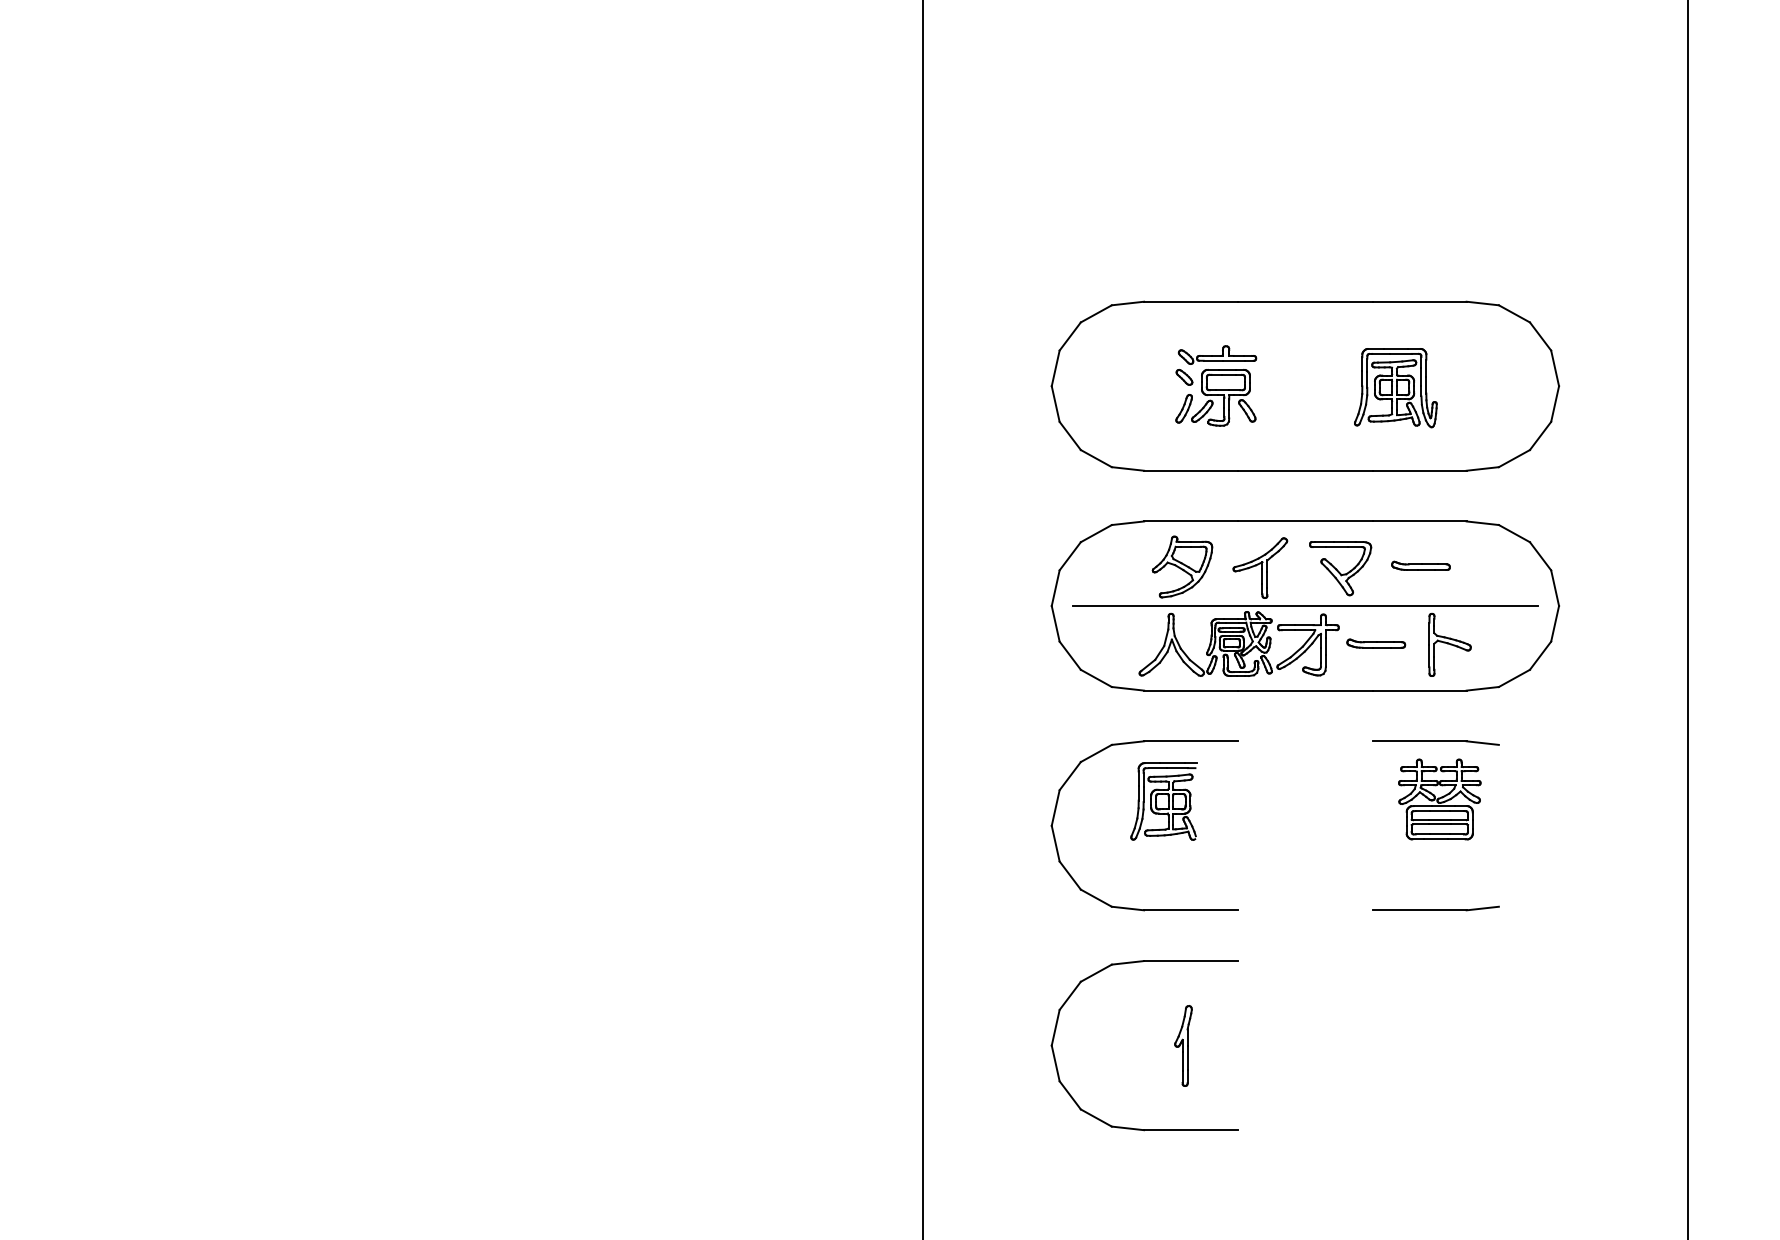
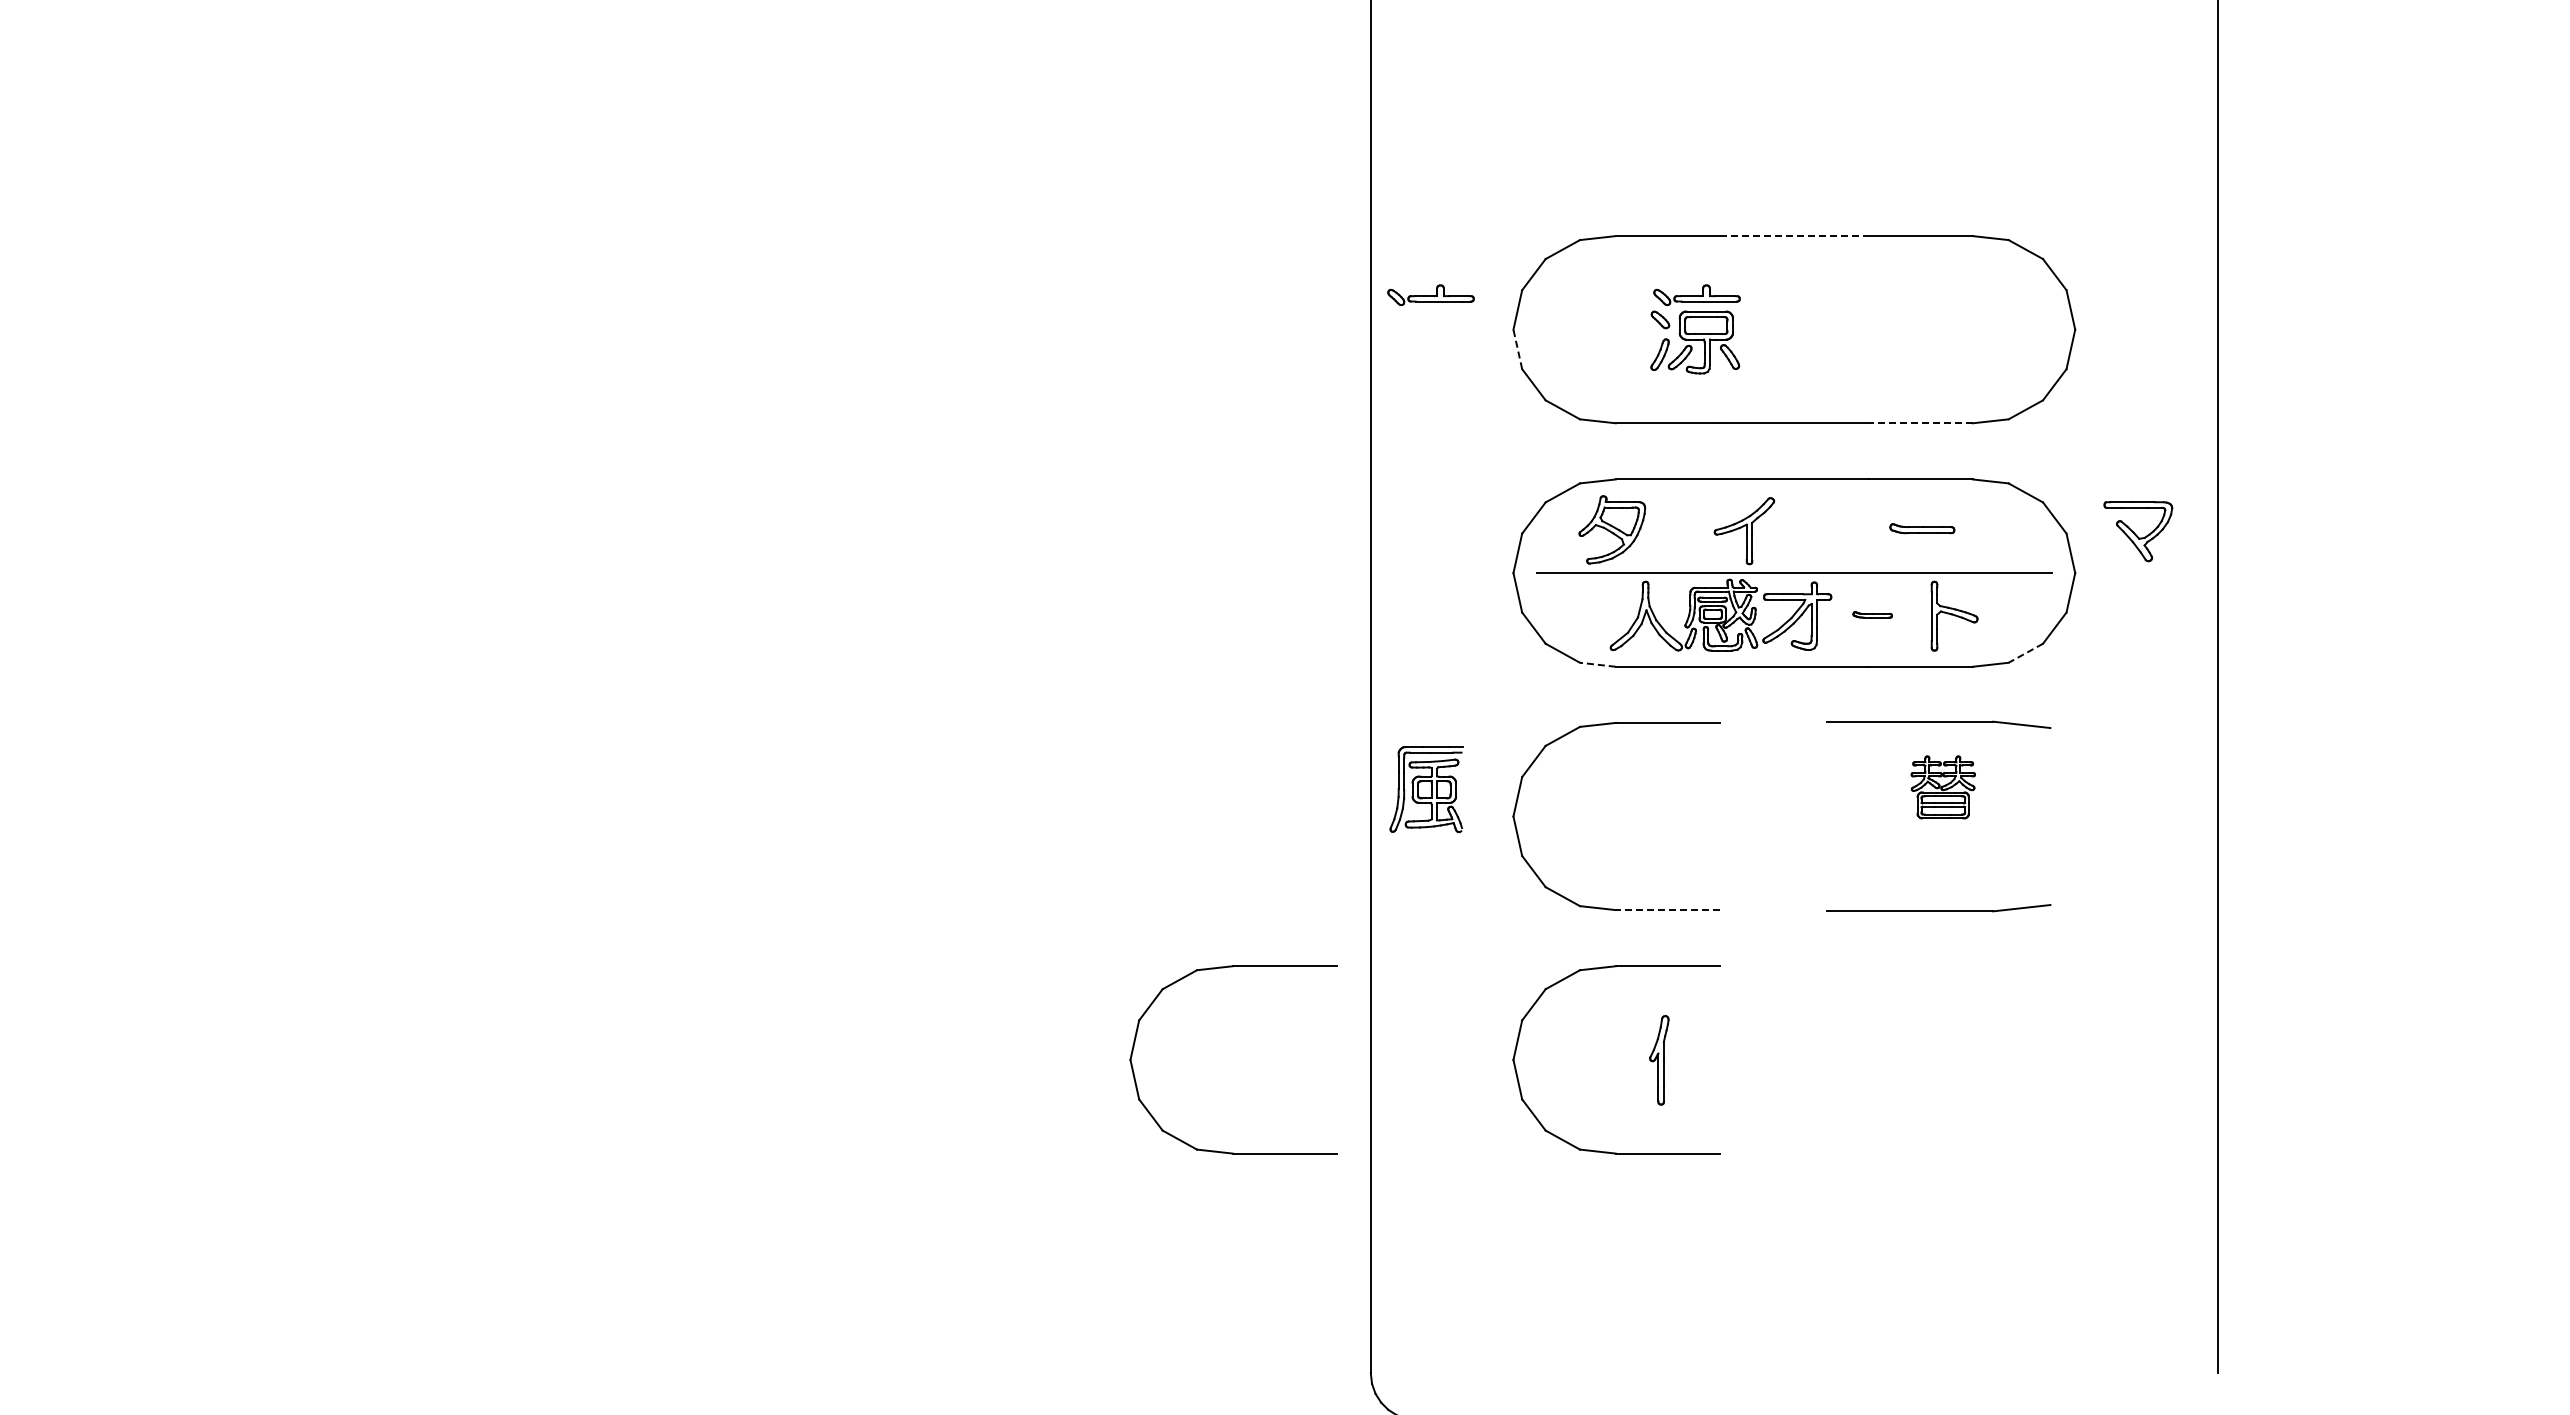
line: (1305, 302) -> (1794, 236), solid -> dashed
part: (976, 354) -> (1430, 294), added
part: (1395, 387) -> (1894, 331), removed
line: (1055, 403) -> (1517, 348), solid -> dashed
line: (1419, 470) -> (1920, 423), solid -> dashed
part: (1182, 566) -> (1612, 529), moved
part: (1340, 568) -> (2138, 531), moved
part: (1375, 643) -> (1872, 614), size x0.6
line: (1514, 678) -> (2025, 653), solid -> dashed
line: (1127, 688) -> (1597, 664), solid -> dashed
part: (1435, 742) -> (1938, 724), size x1.6
part: (1440, 799) -> (1943, 787), size x0.7
part: (1163, 801) -> (1426, 789), moved
part: (1435, 907) -> (1938, 907), size x1.6
line: (1190, 910) -> (1667, 910), solid -> dashed
part: (790, 963) -> (1224, 968), added

